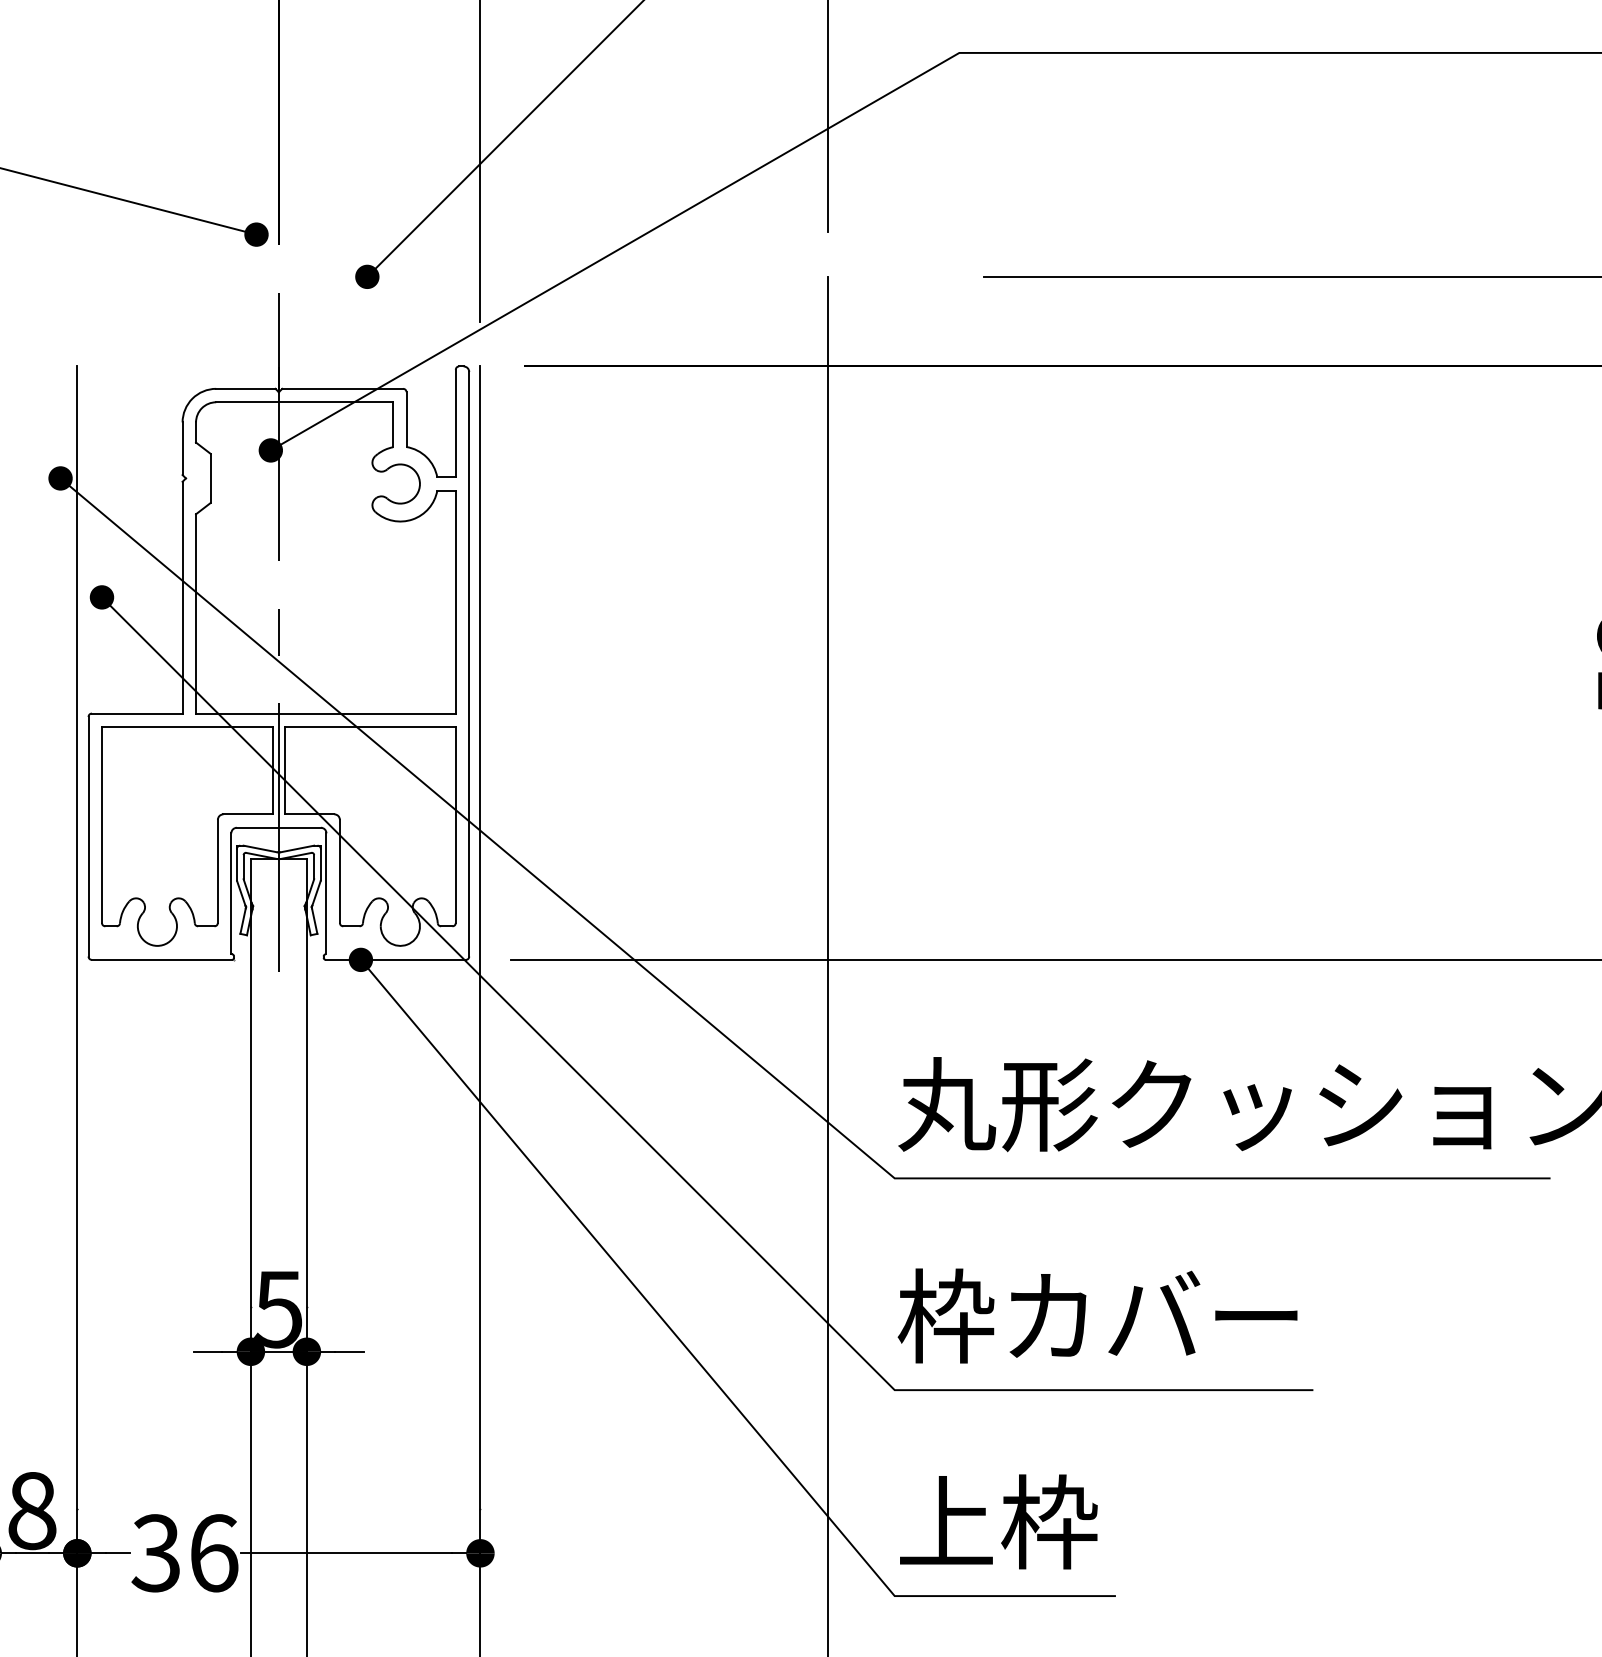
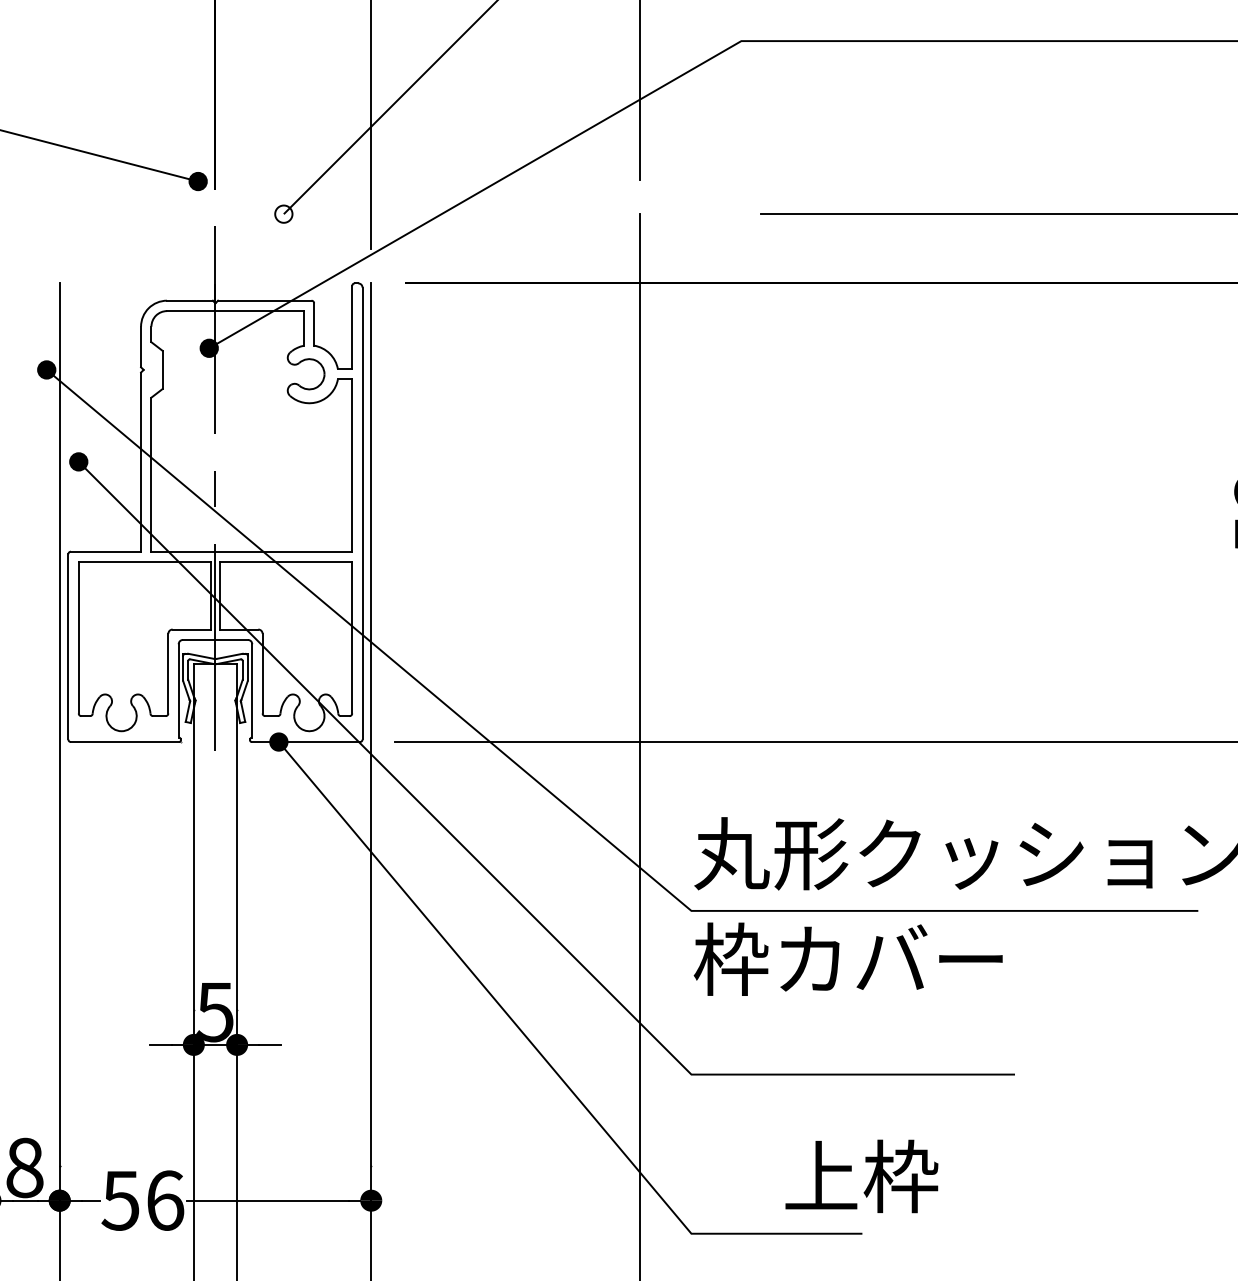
fill: (366, 276) -> (283, 213), removed
text: (1096, 1315) -> (847, 958), moved
text: (998, 1522) -> (861, 1176), moved
text: (155, 1553) -> (120, 1200), 36 -> 56

